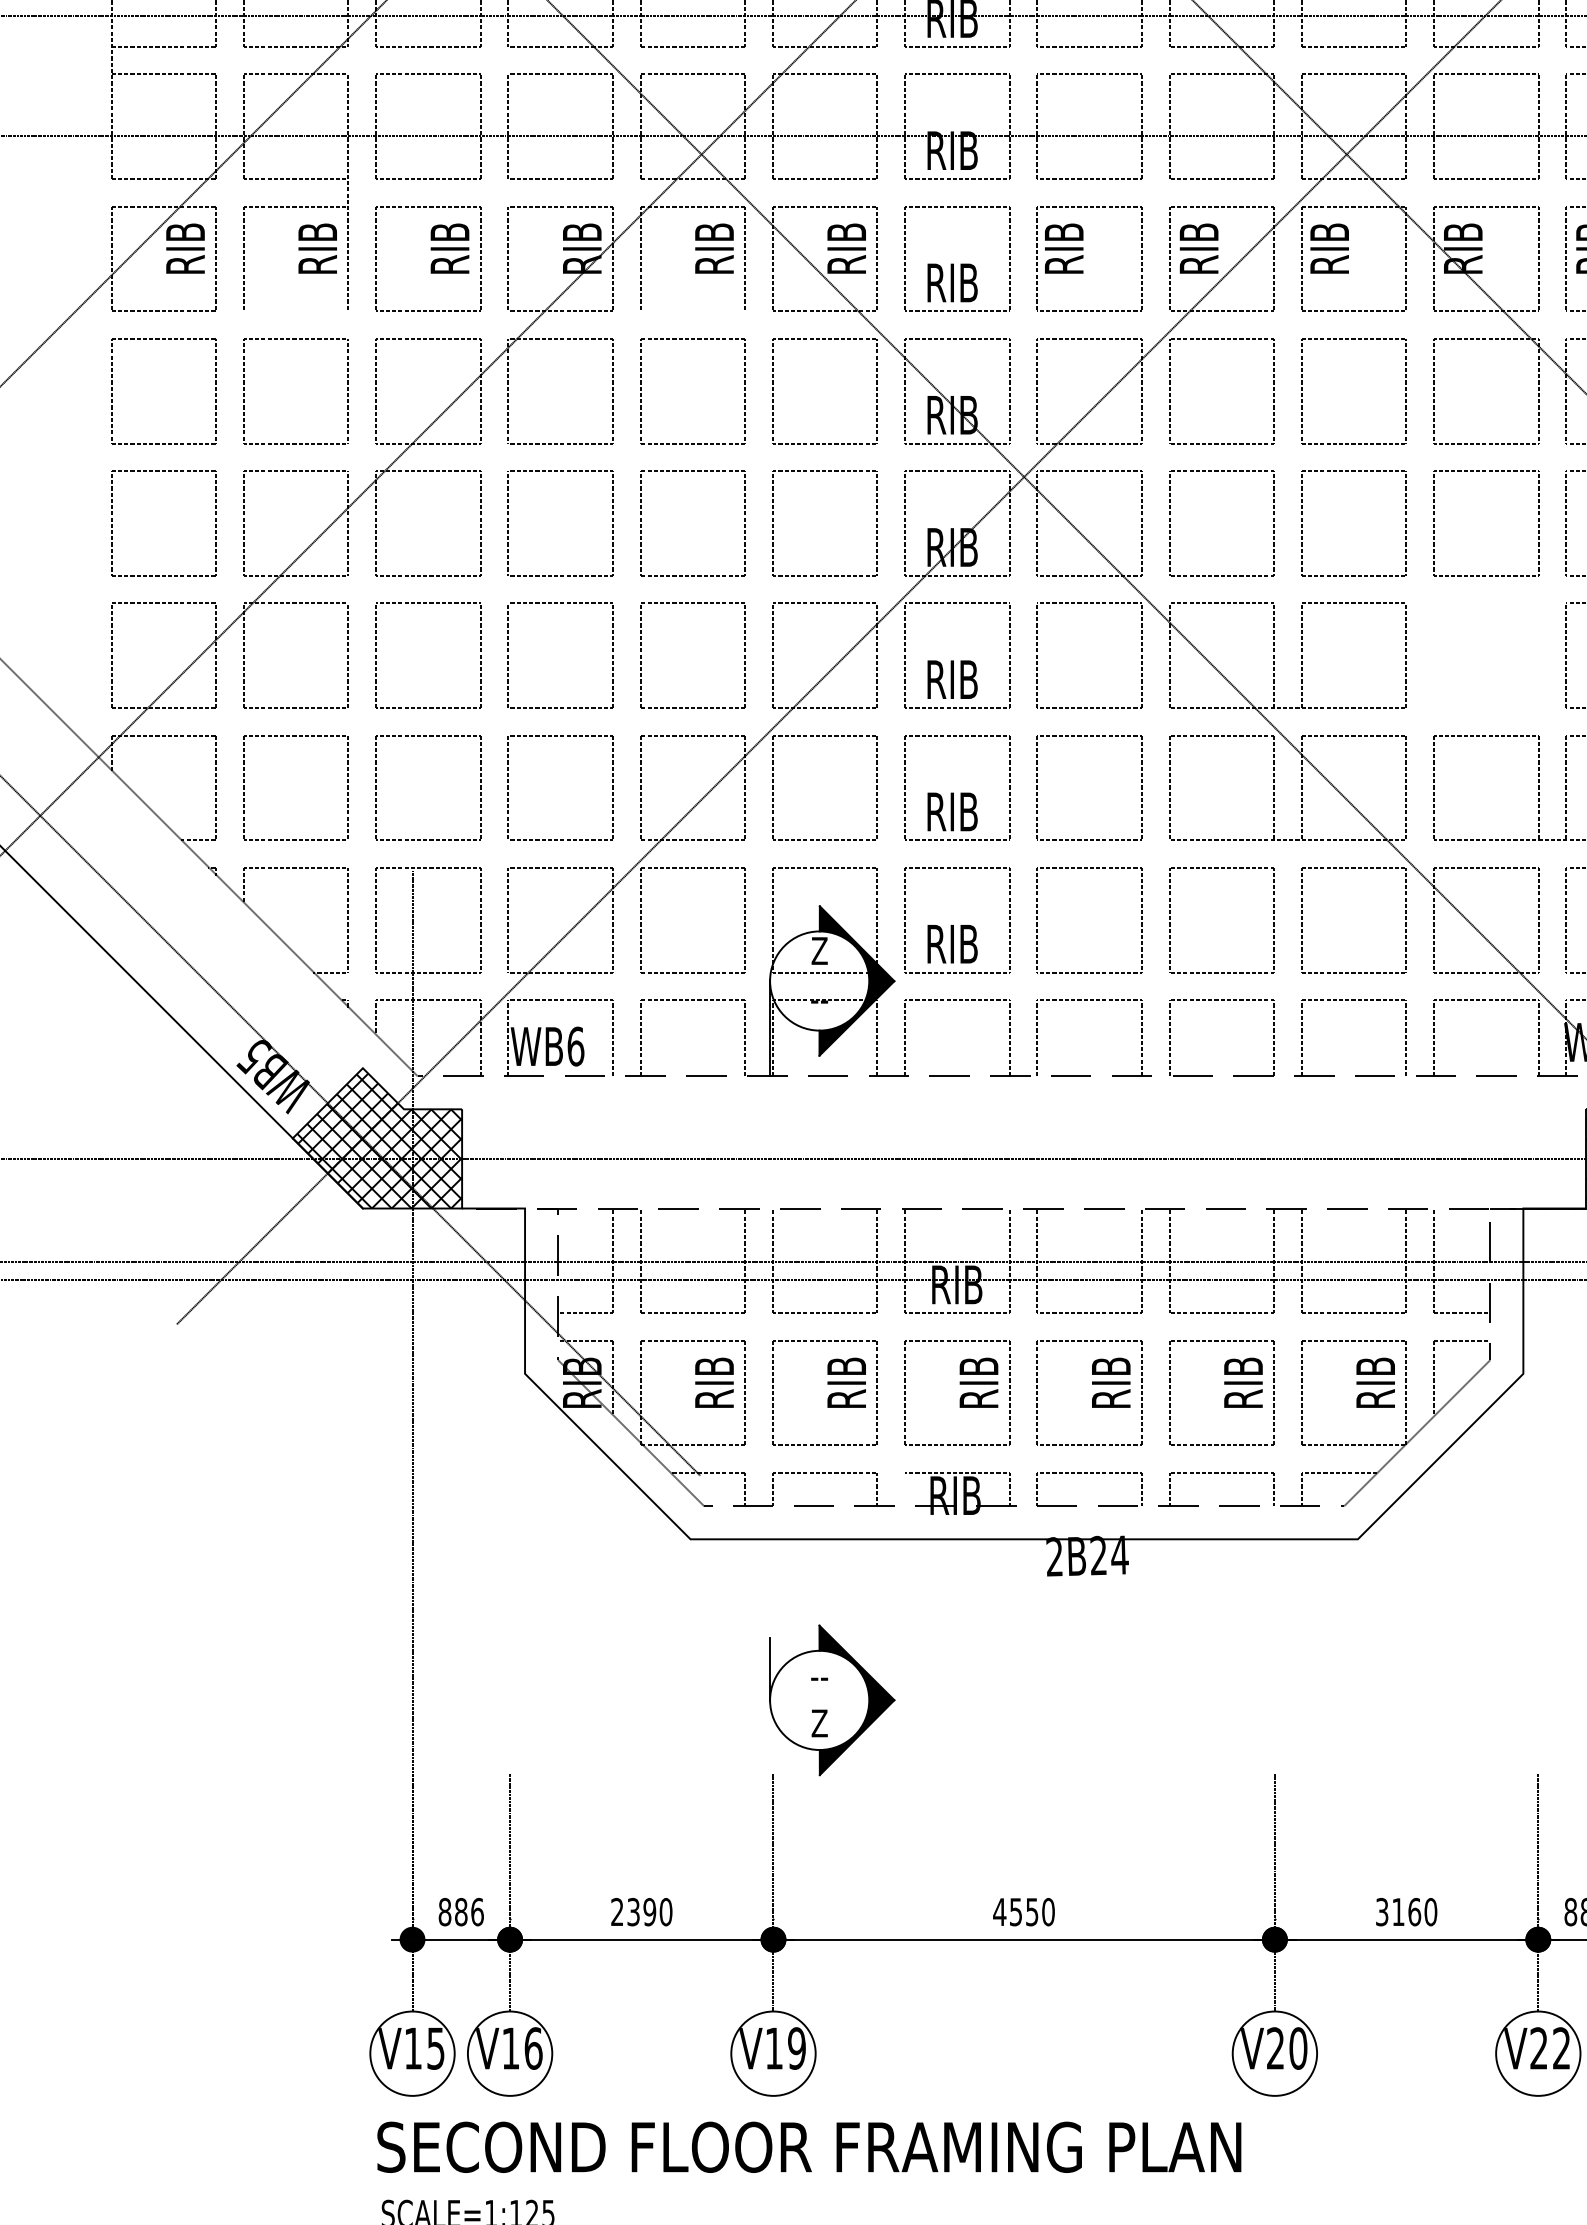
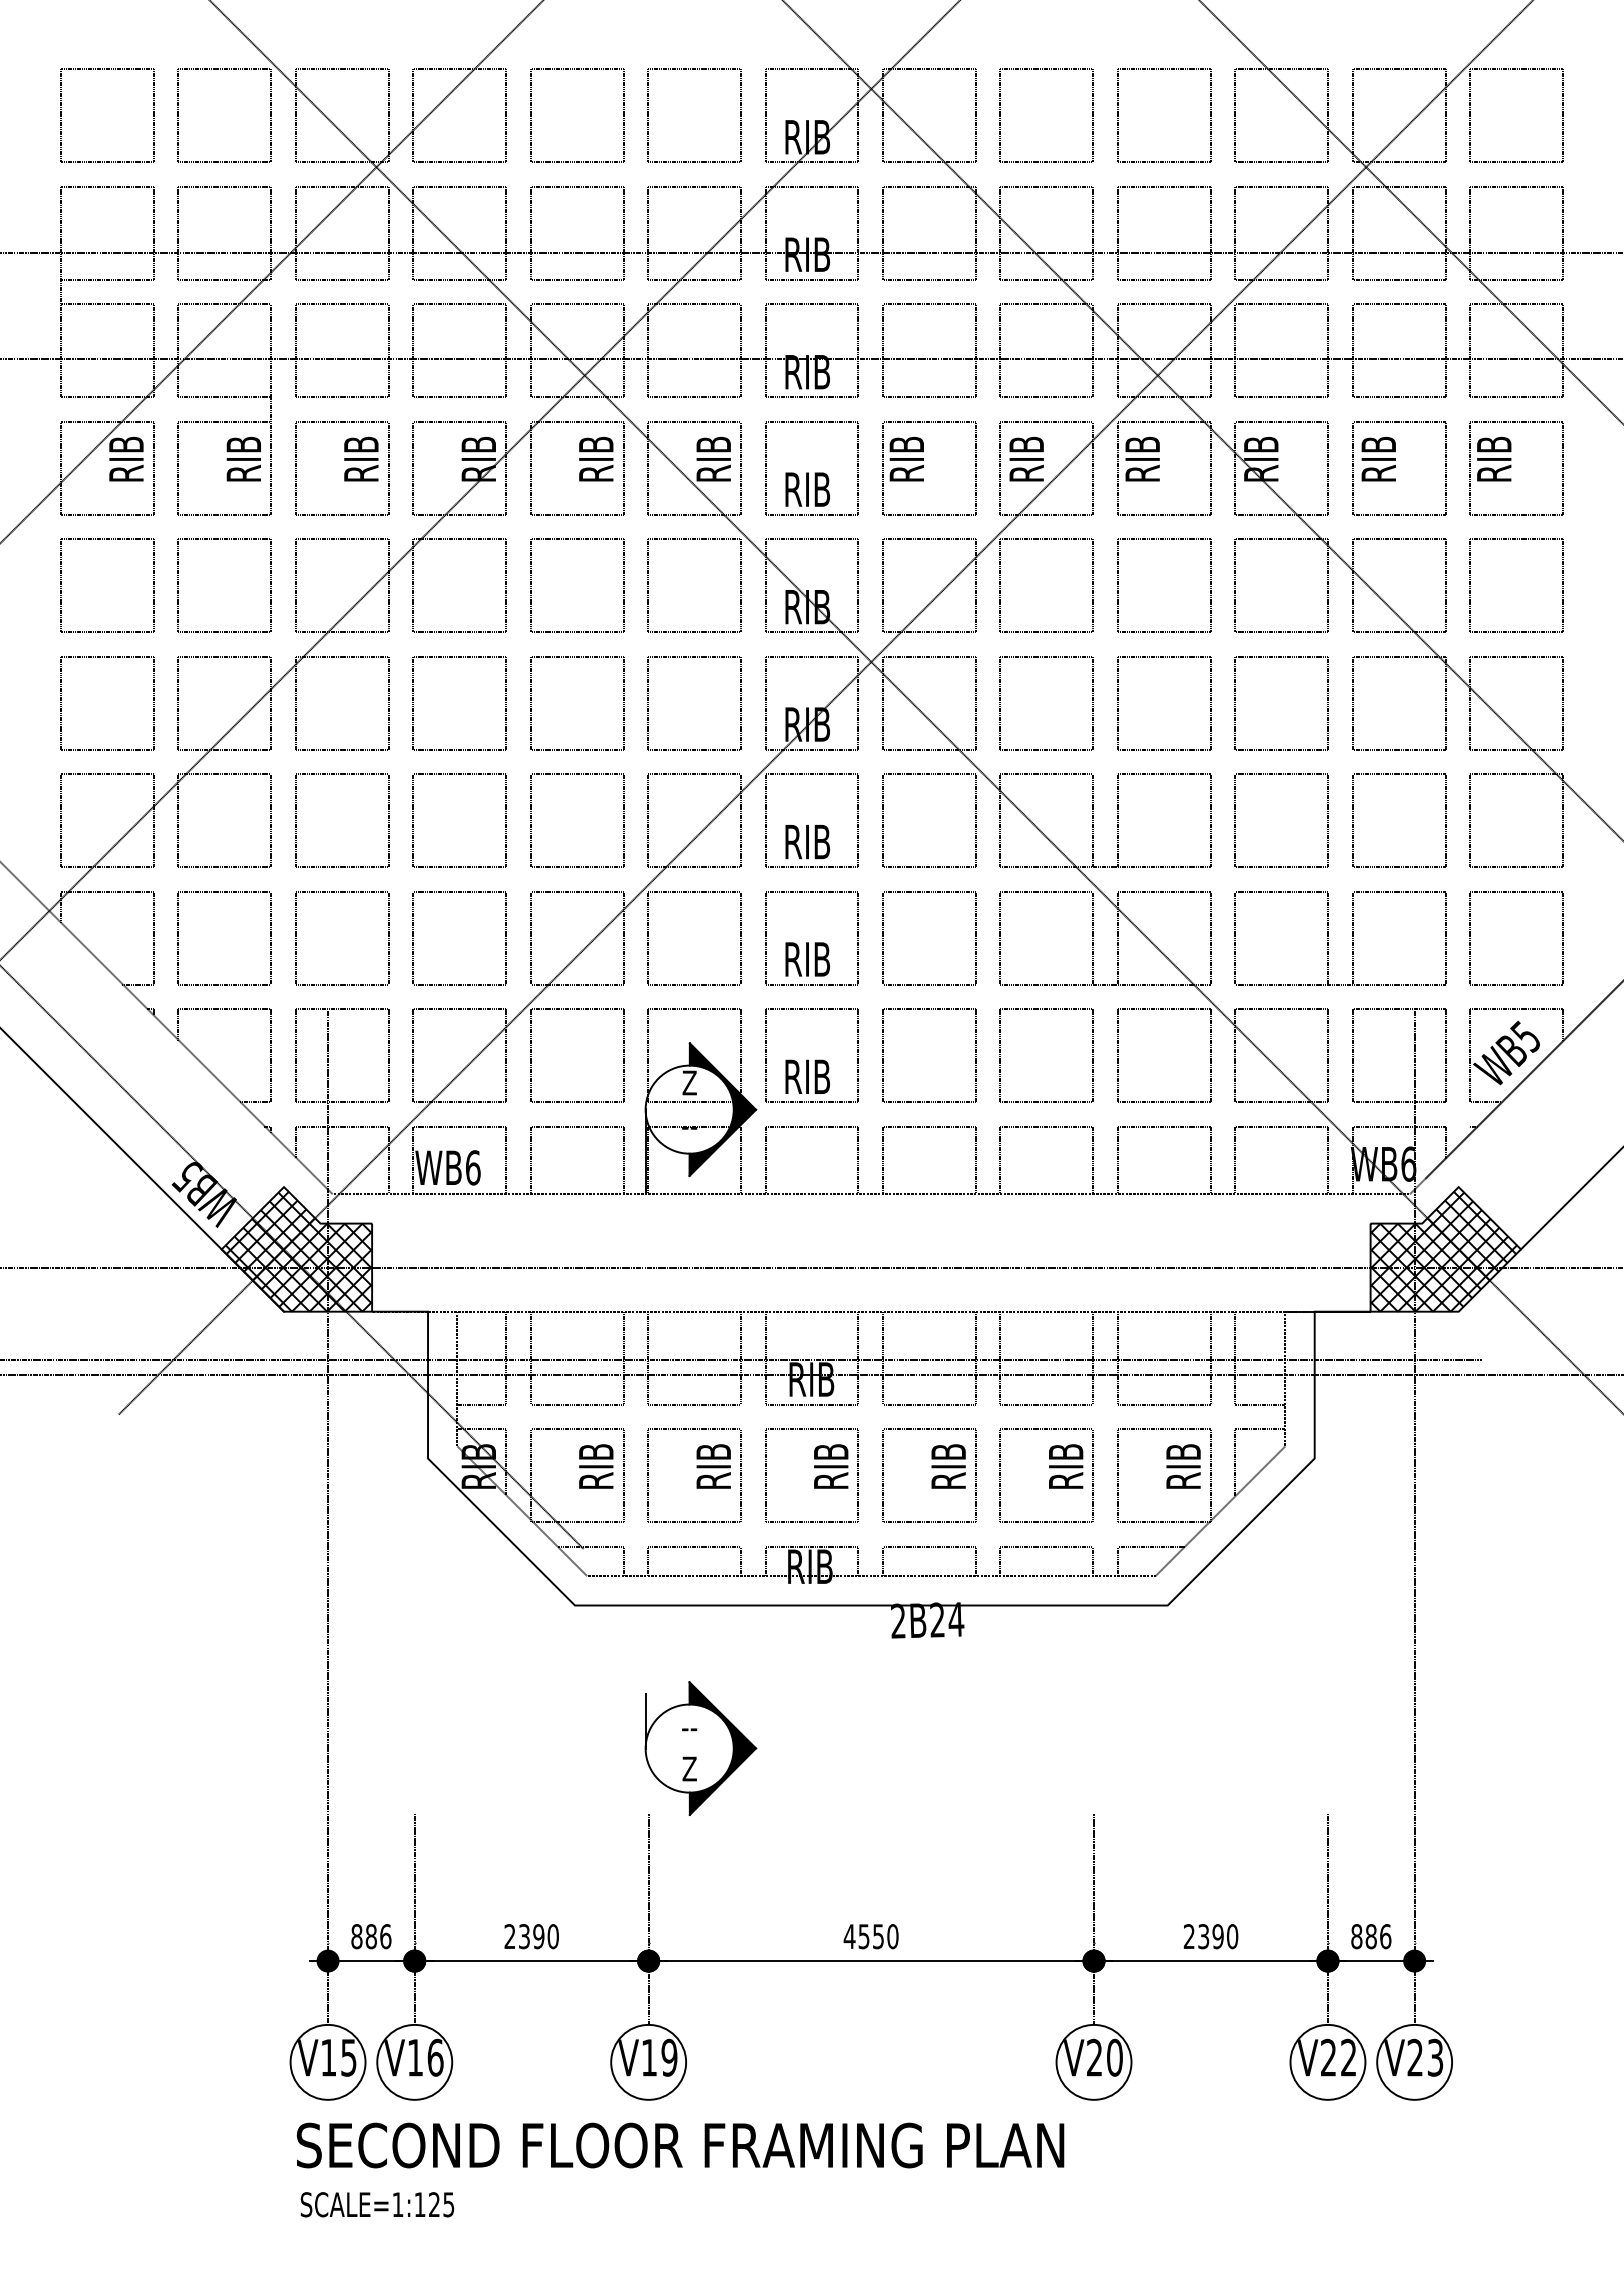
line: (295, 310) -> (224, 514), added
line: (692, 310) -> (576, 514), added
part: (1485, 603) -> (1281, 774), added
line: (905, 1489) -> (765, 1561), added
text: (1398, 1911) -> (1203, 1936), 3160 -> 2390

